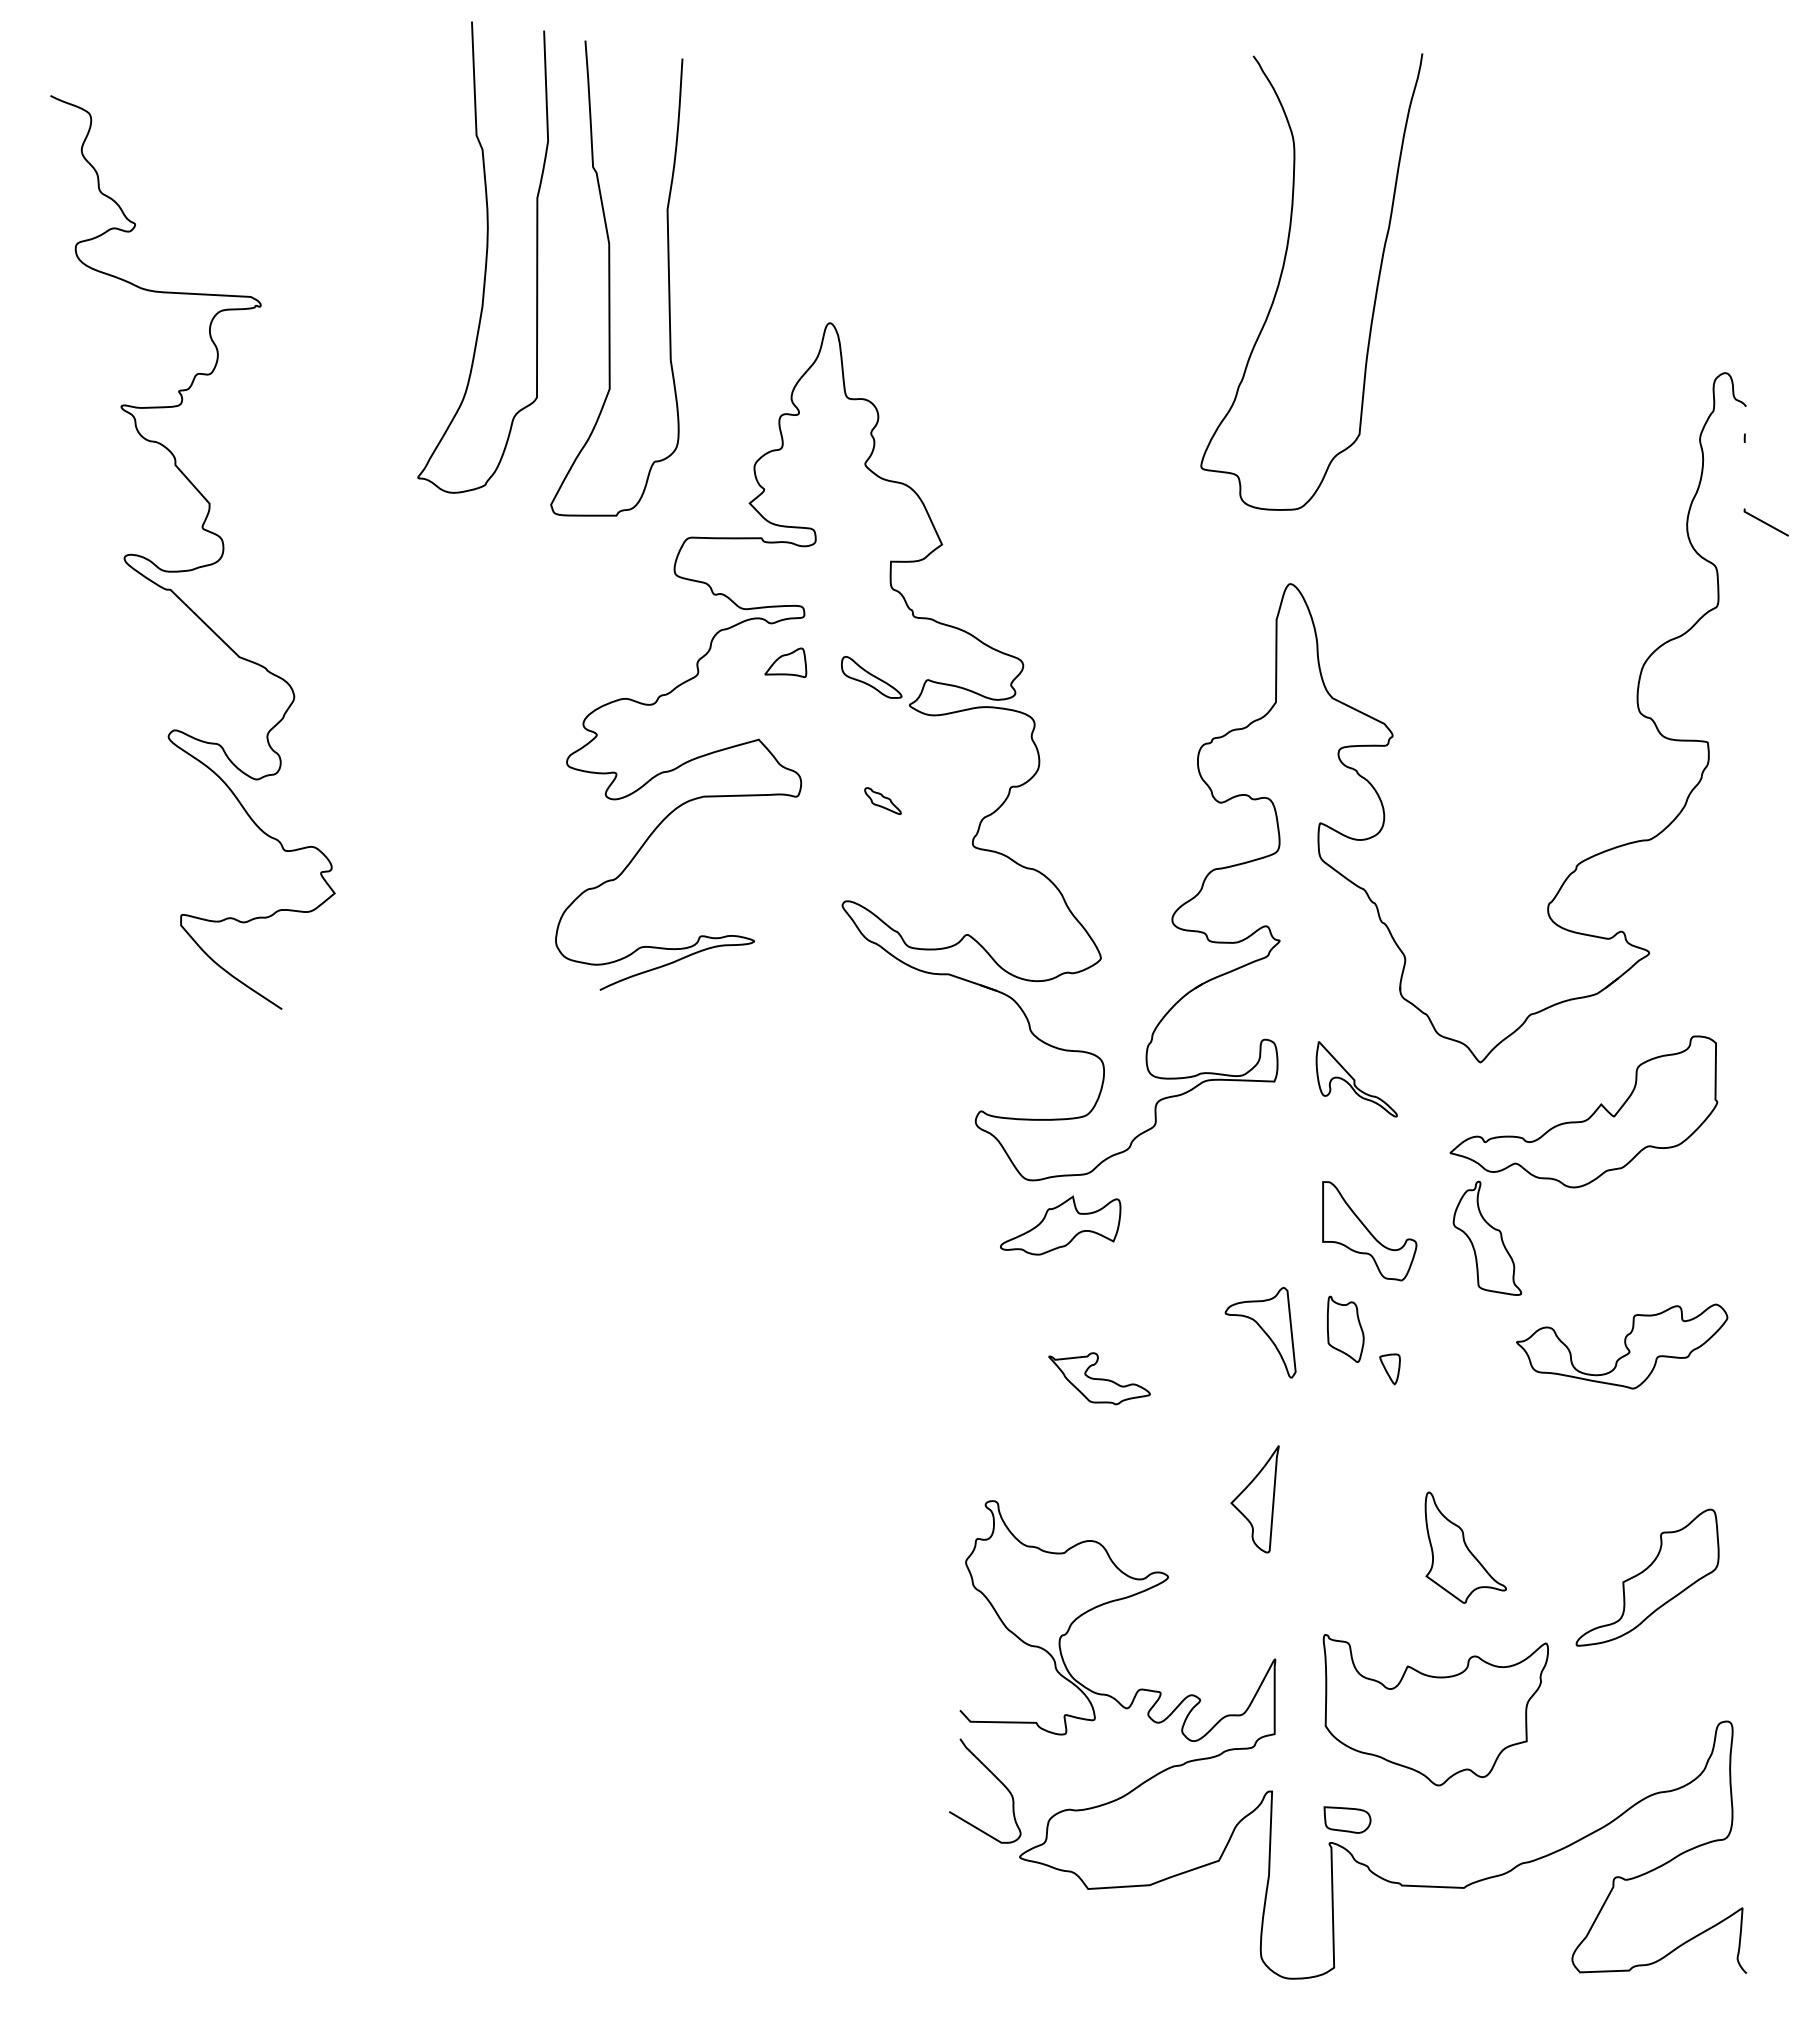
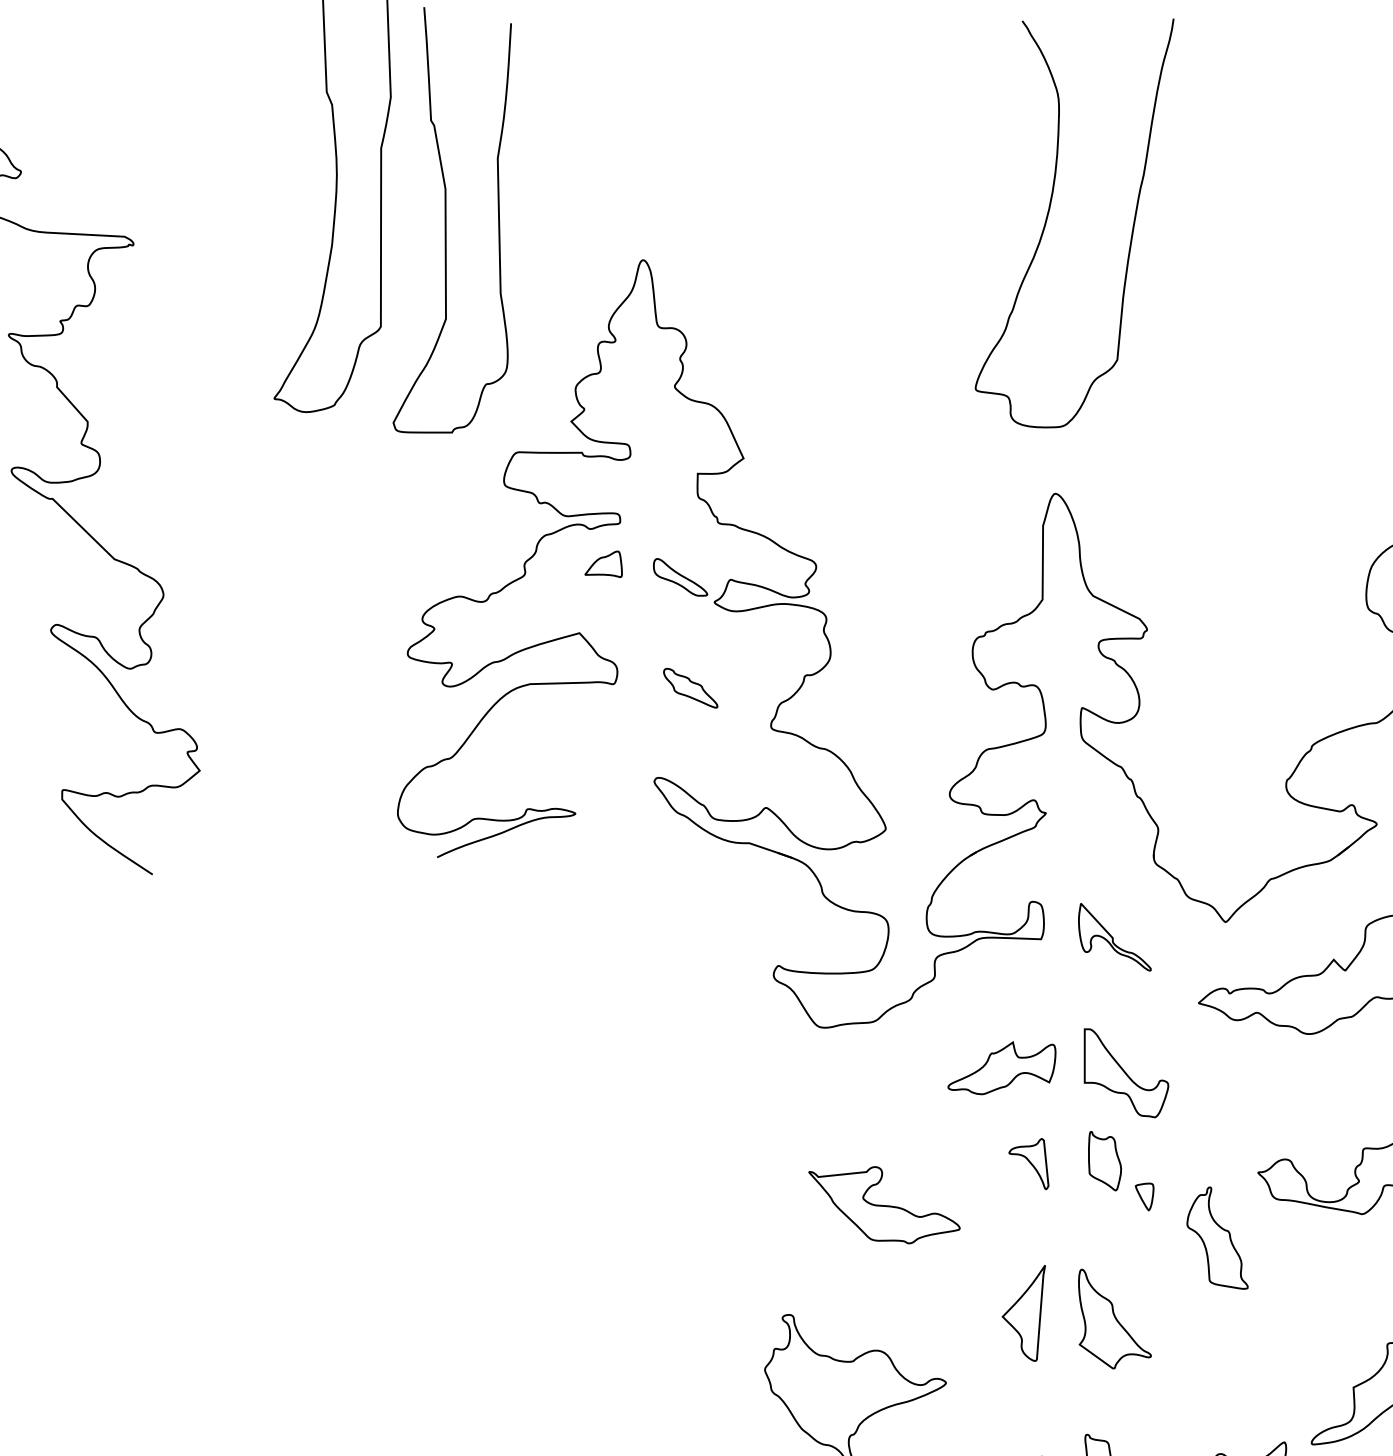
part: (882, 800) -> (690, 687), size x1.67
part: (1060, 1225) -> (1001, 1068), moved
part: (1487, 1237) -> (1217, 1237), moved
part: (1260, 1332) -> (1028, 1163), size x0.62
part: (1099, 1378) -> (884, 1205), size x1.67
part: (1465, 1547) -> (1114, 1318), moved

